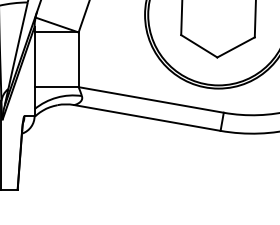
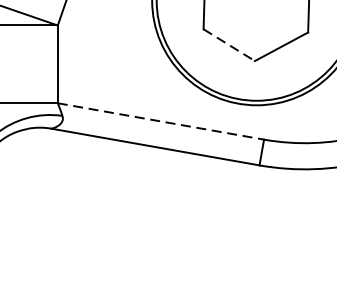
line: (199, 46) -> (229, 45), solid -> dashed
line: (151, 99) -> (161, 120), solid -> dashed

